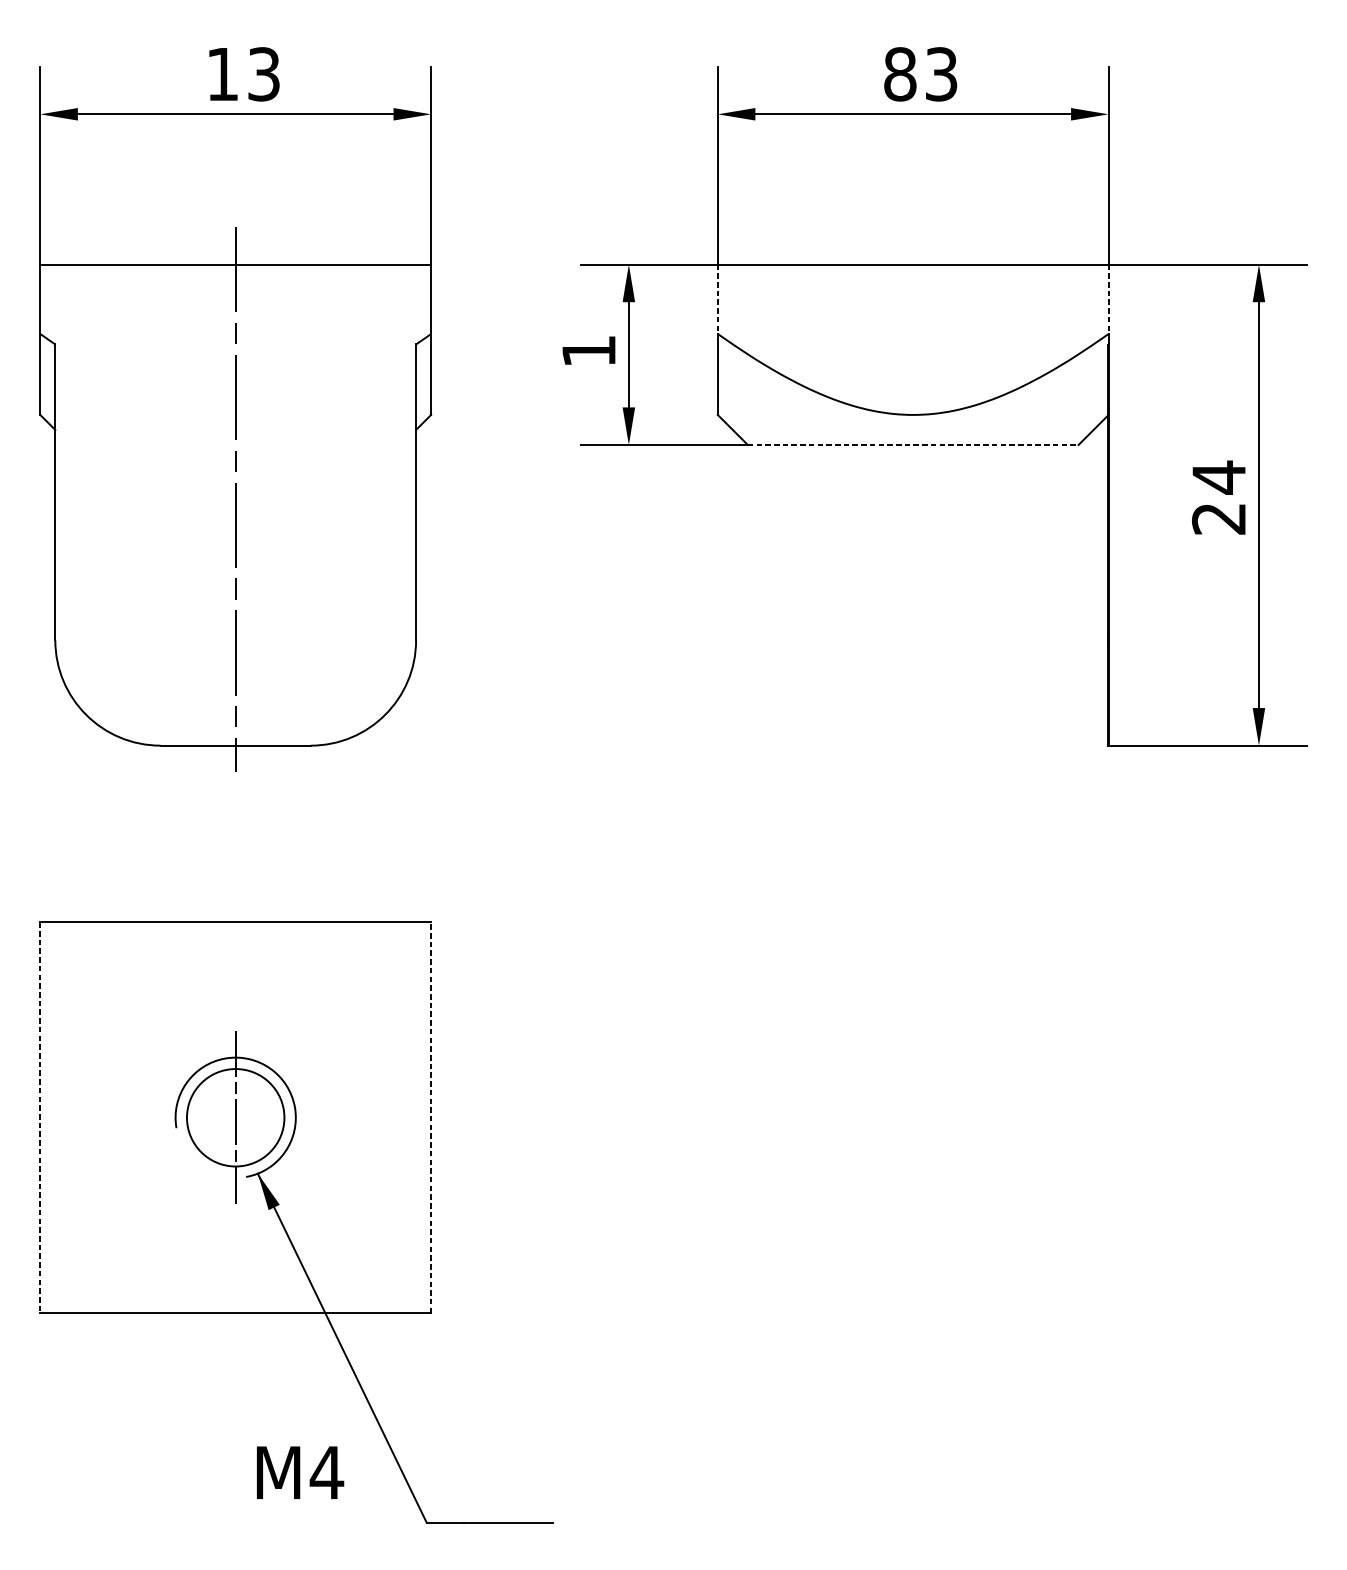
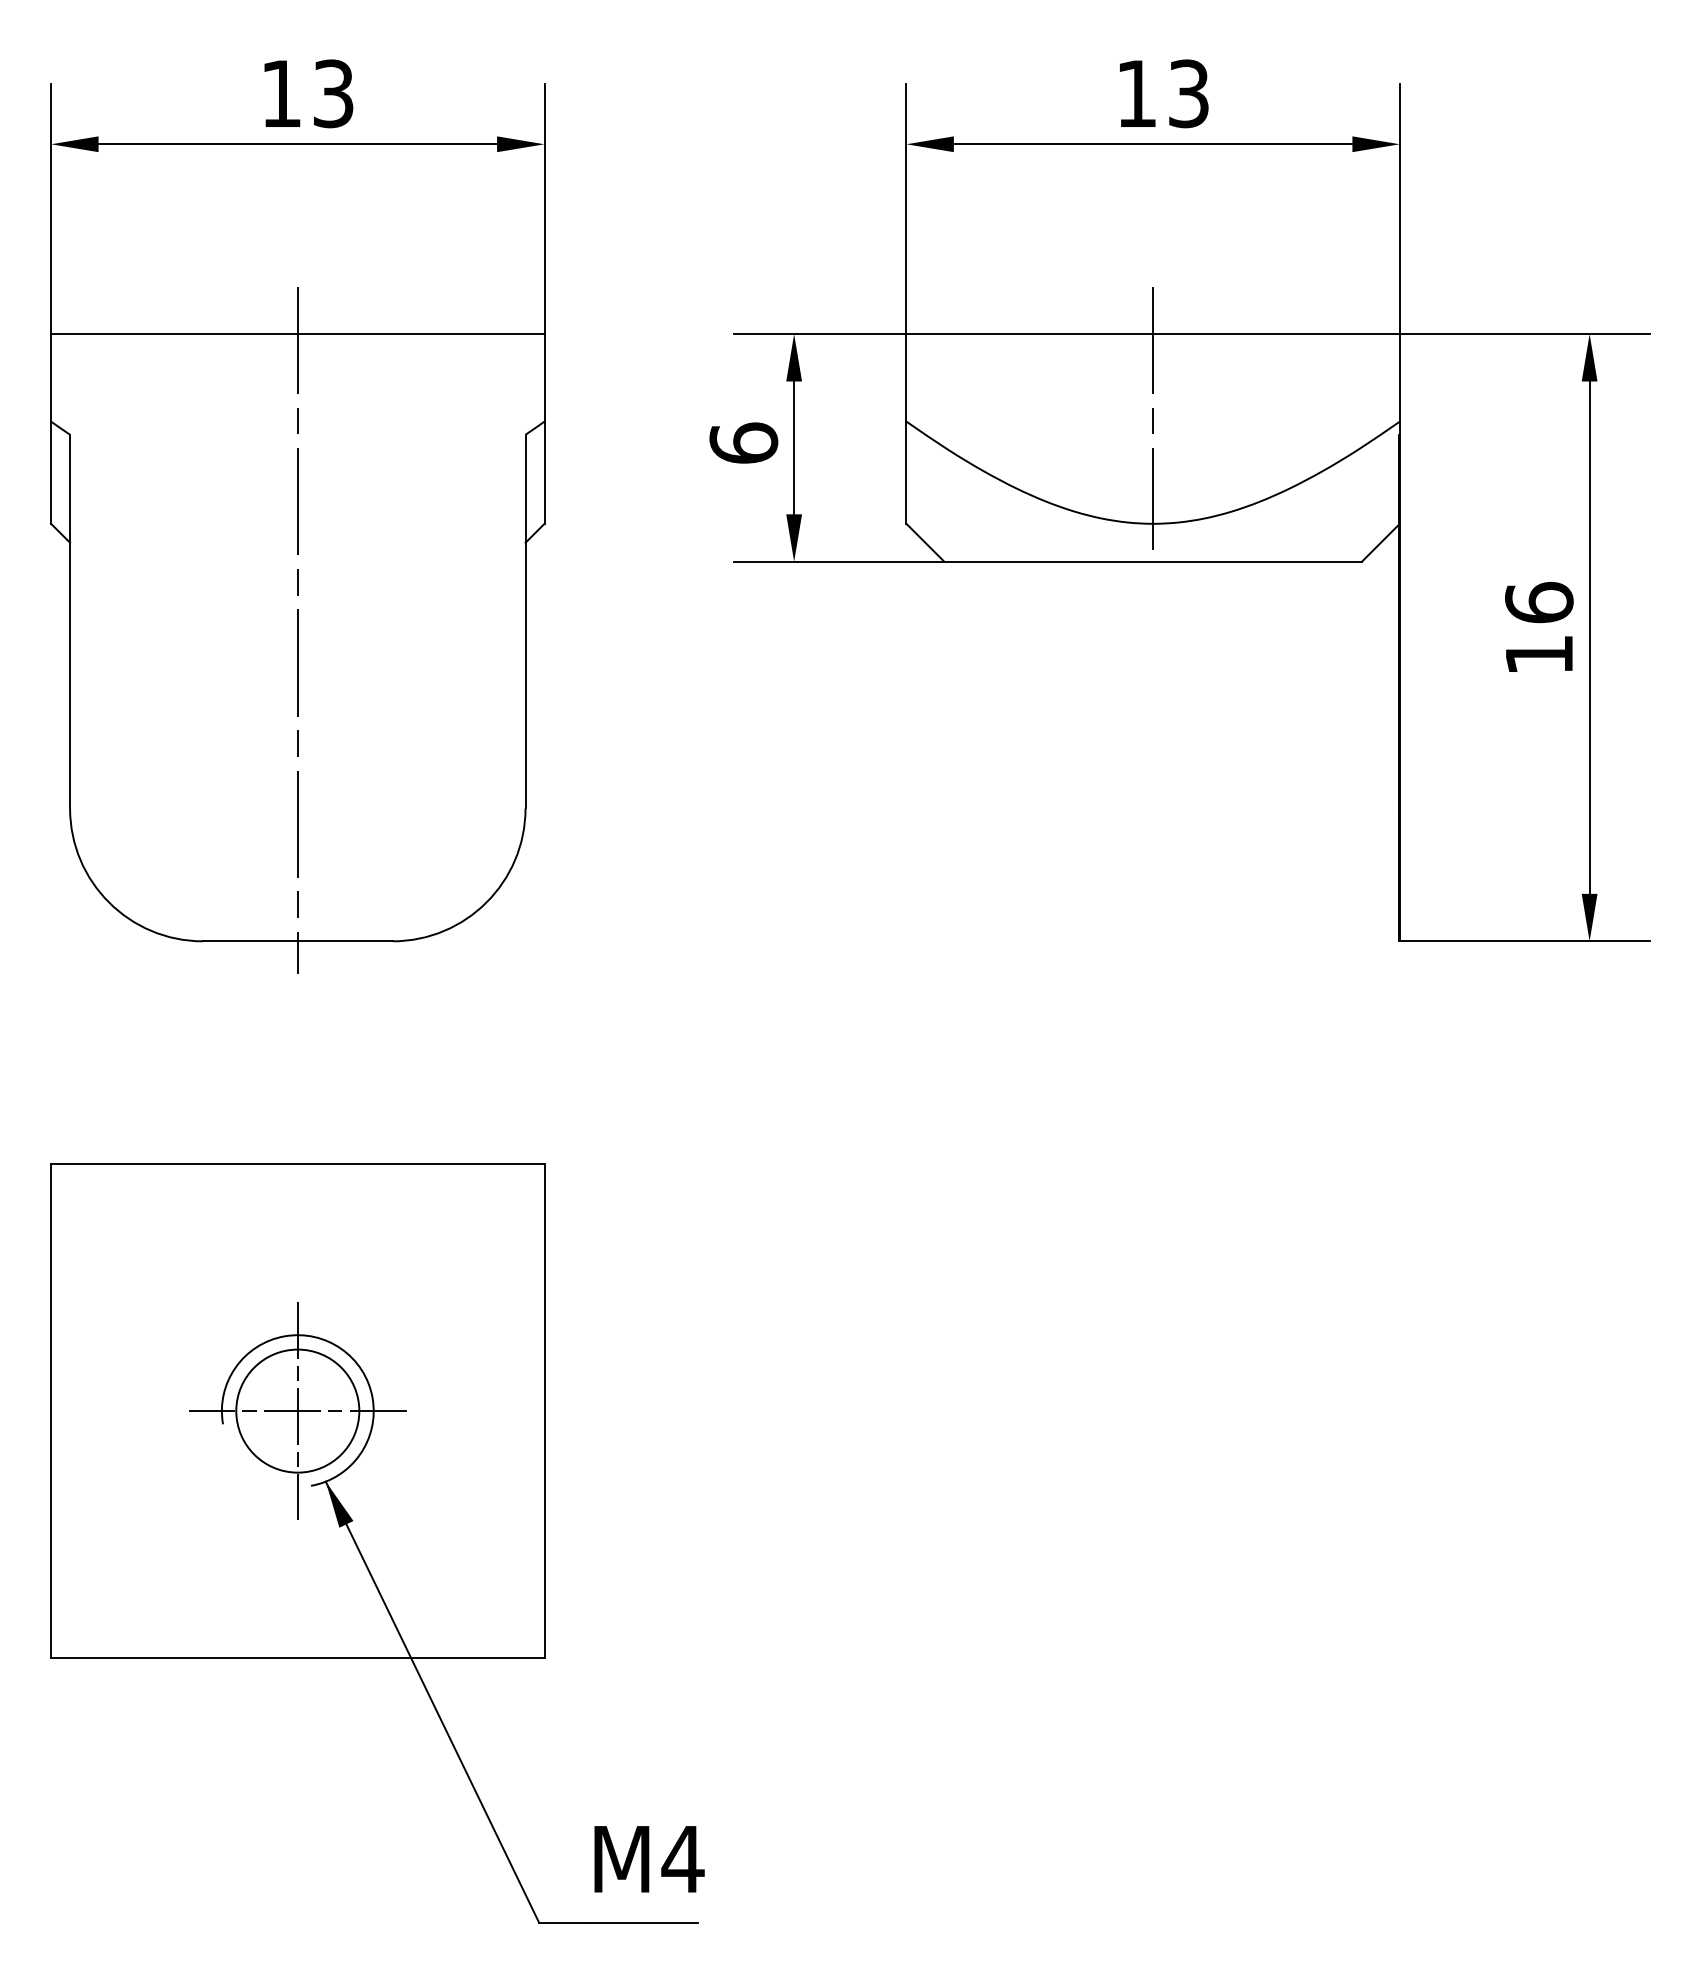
text: (900, 74) -> (1136, 93), 83 -> 13
line: (717, 299) -> (906, 377), dashed -> solid
line: (1108, 299) -> (1399, 377), dashed -> solid
line: (913, 330) -> (1153, 417), added
text: (588, 350) -> (743, 442), 1 -> 6
line: (913, 444) -> (1153, 561), dashed -> solid
text: (1219, 497) -> (1539, 627), 24 -> 16
line: (40, 1118) -> (51, 1411), dashed -> solid
line: (235, 1118) -> (297, 1411), added
line: (431, 1118) -> (544, 1411), dashed -> solid
text: (300, 1472) -> (649, 1859), moved

